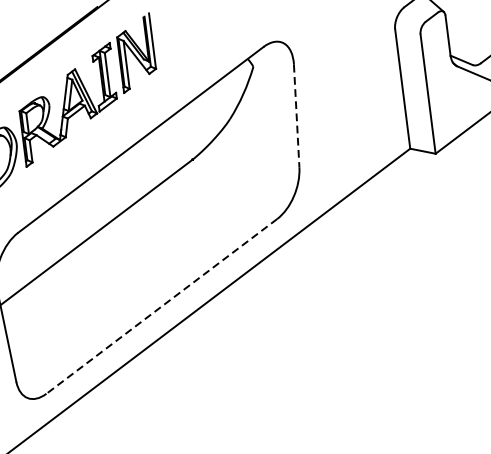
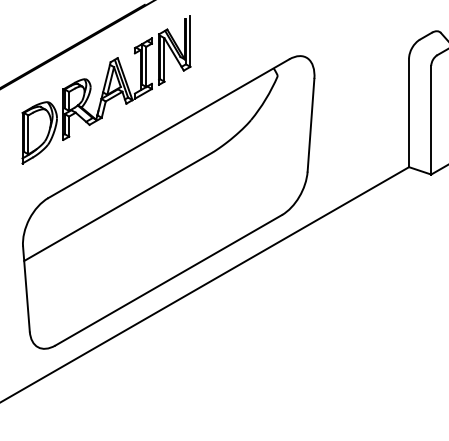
line: (297, 116) -> (311, 125), dashed -> solid
line: (161, 306) -> (168, 280), dashed -> solid

